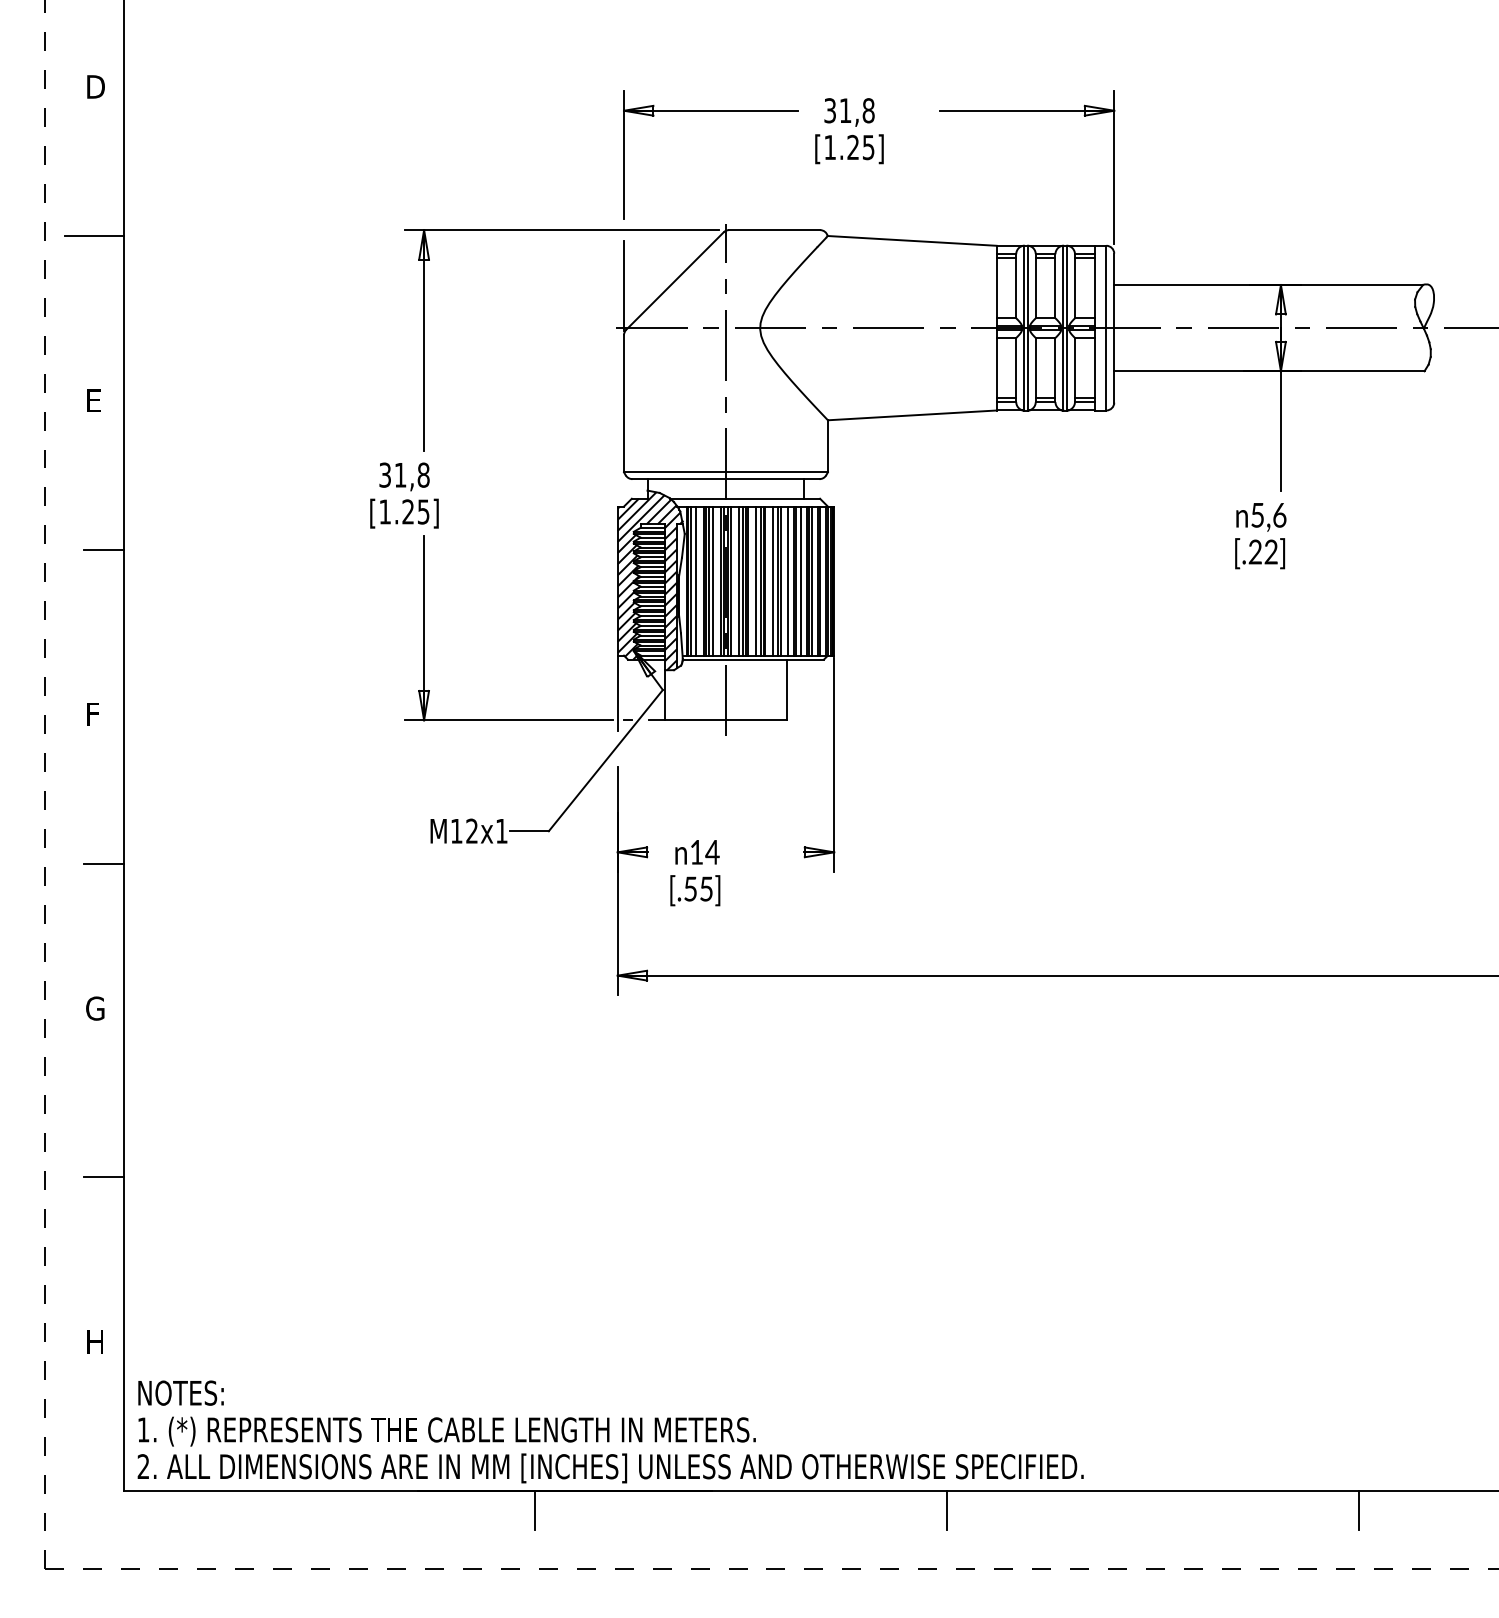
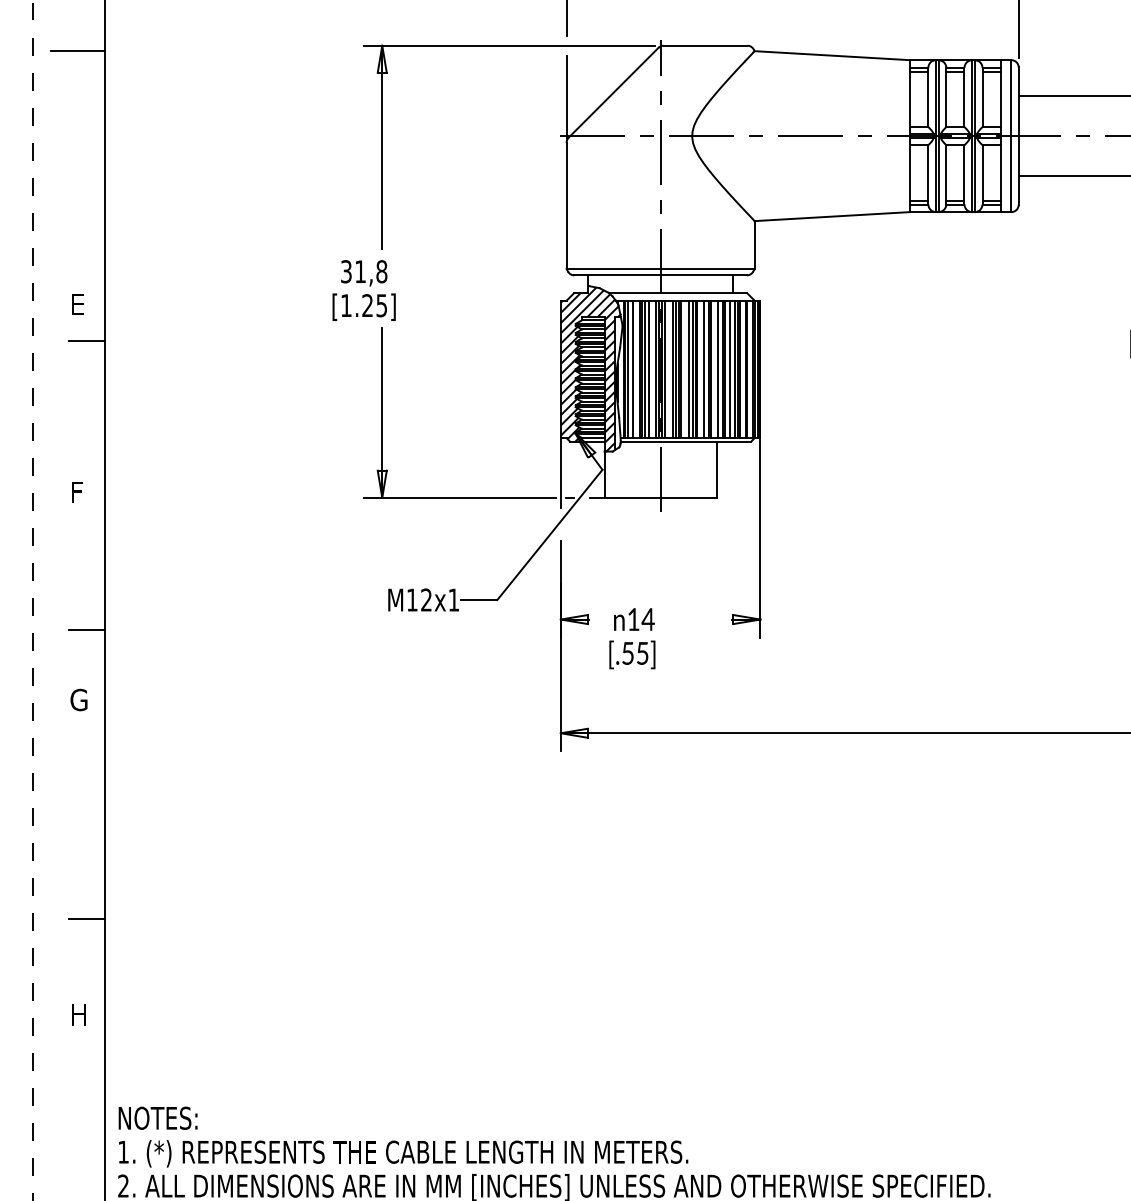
text: (93, 400) -> (77, 304), moved
text: (95, 1008) -> (79, 699), moved
text: (94, 1341) -> (78, 1014), moved

